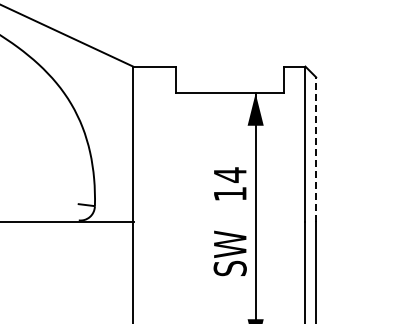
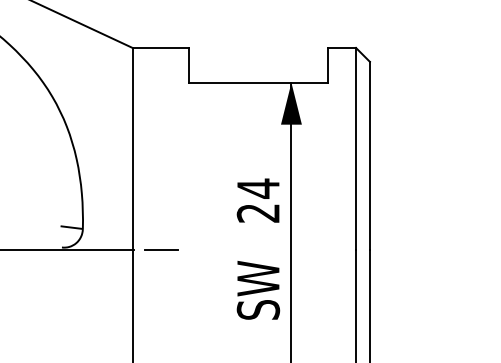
line: (316, 149) -> (370, 155), dashed -> solid
text: (229, 194) -> (257, 213), 14 -> 24
line: (155, 221) -> (161, 248), added

